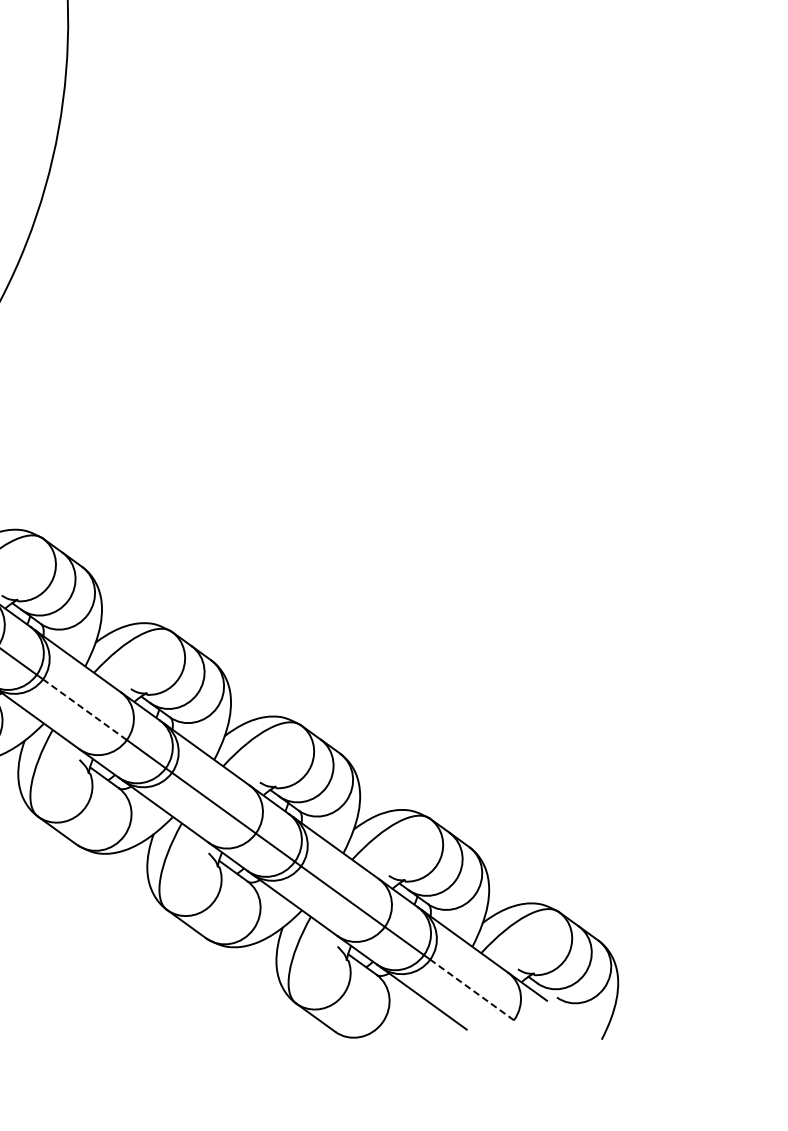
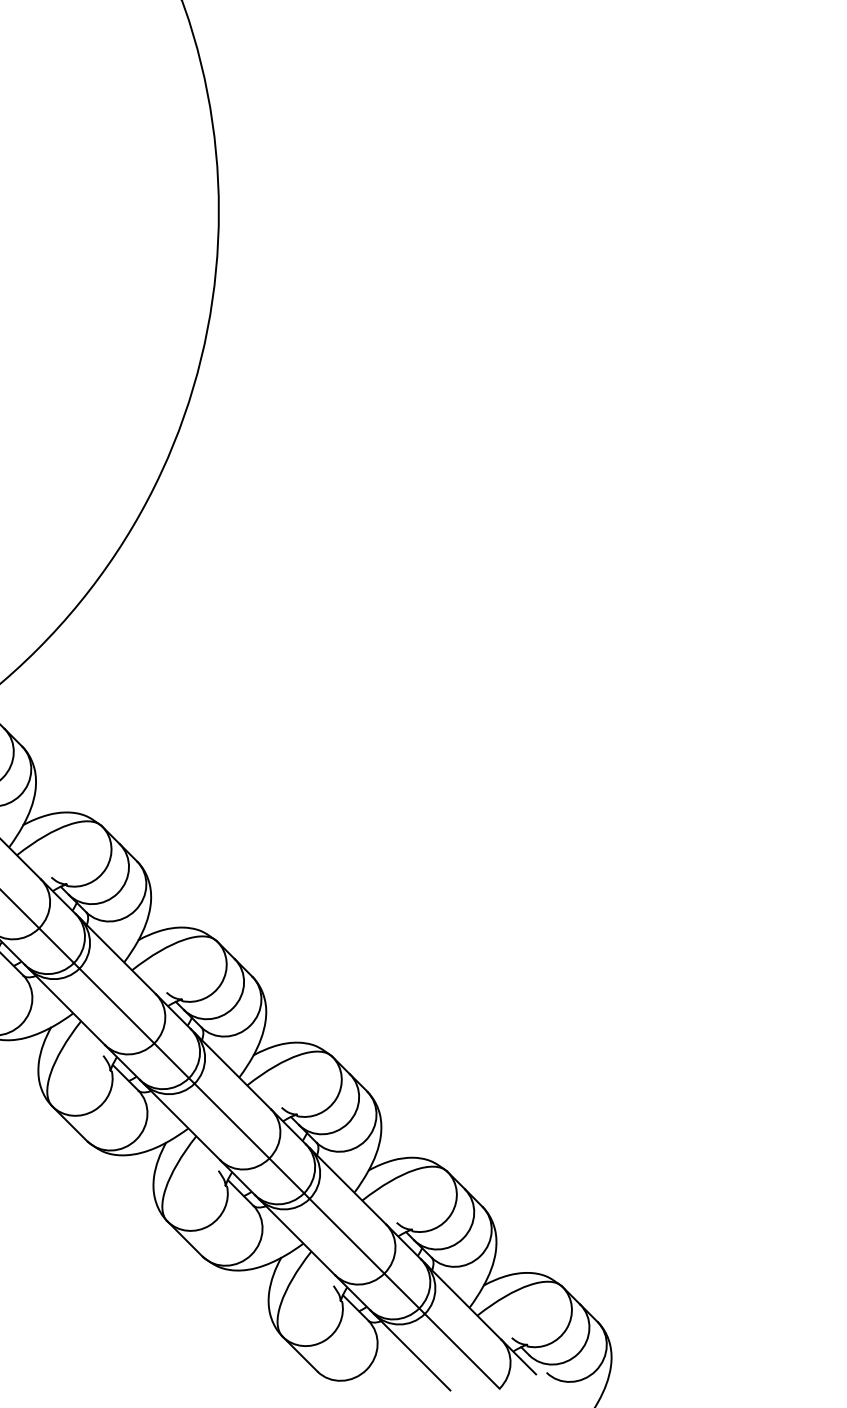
line: (84, 710) -> (116, 1006), dashed -> solid
line: (472, 990) -> (462, 1351), dashed -> solid

